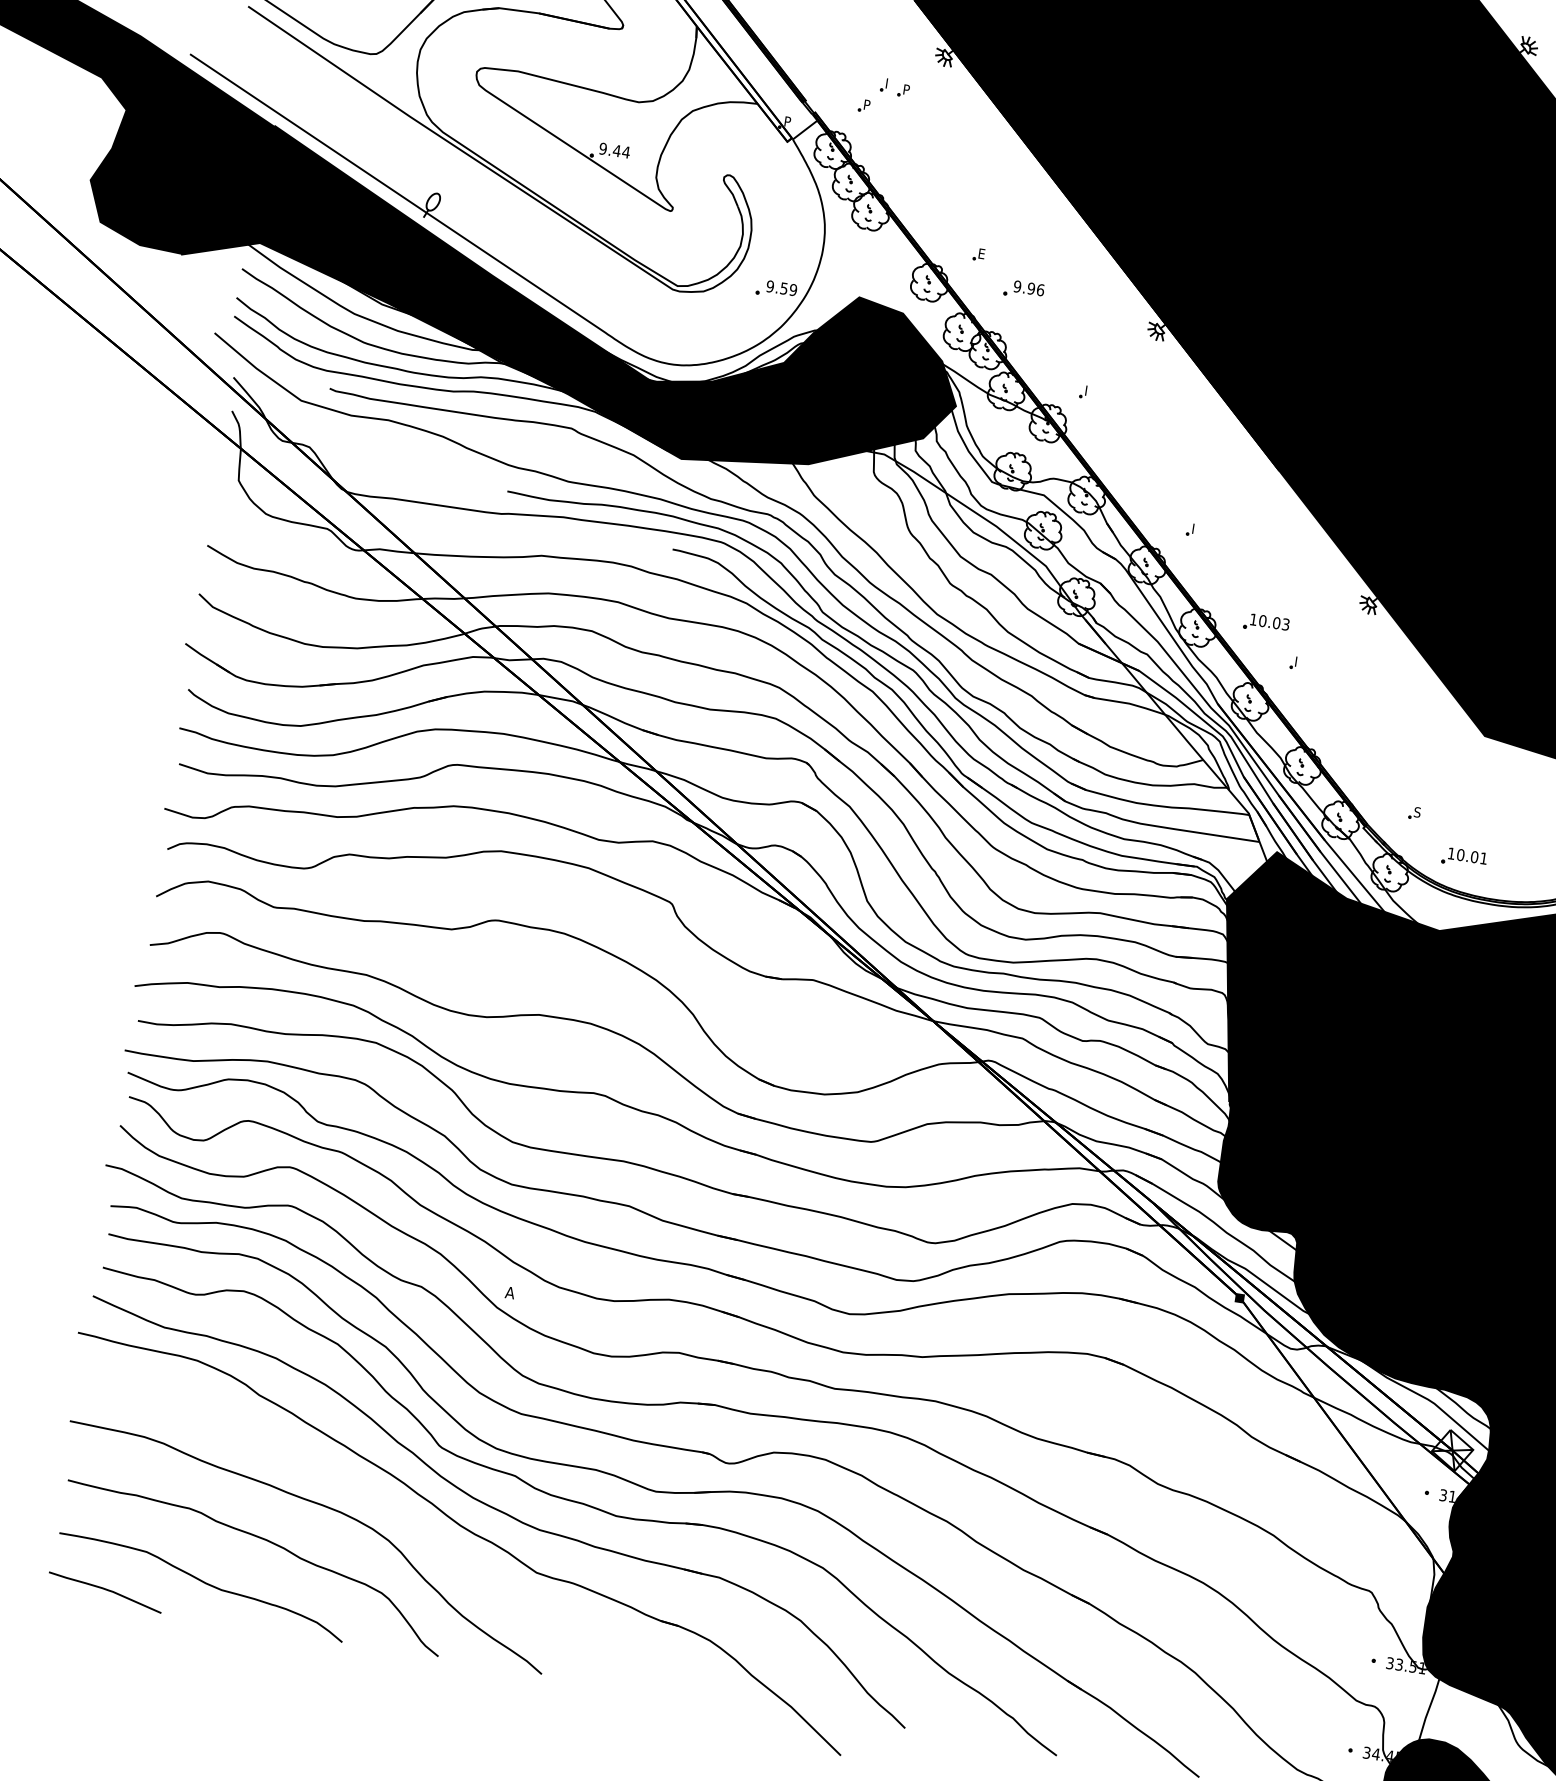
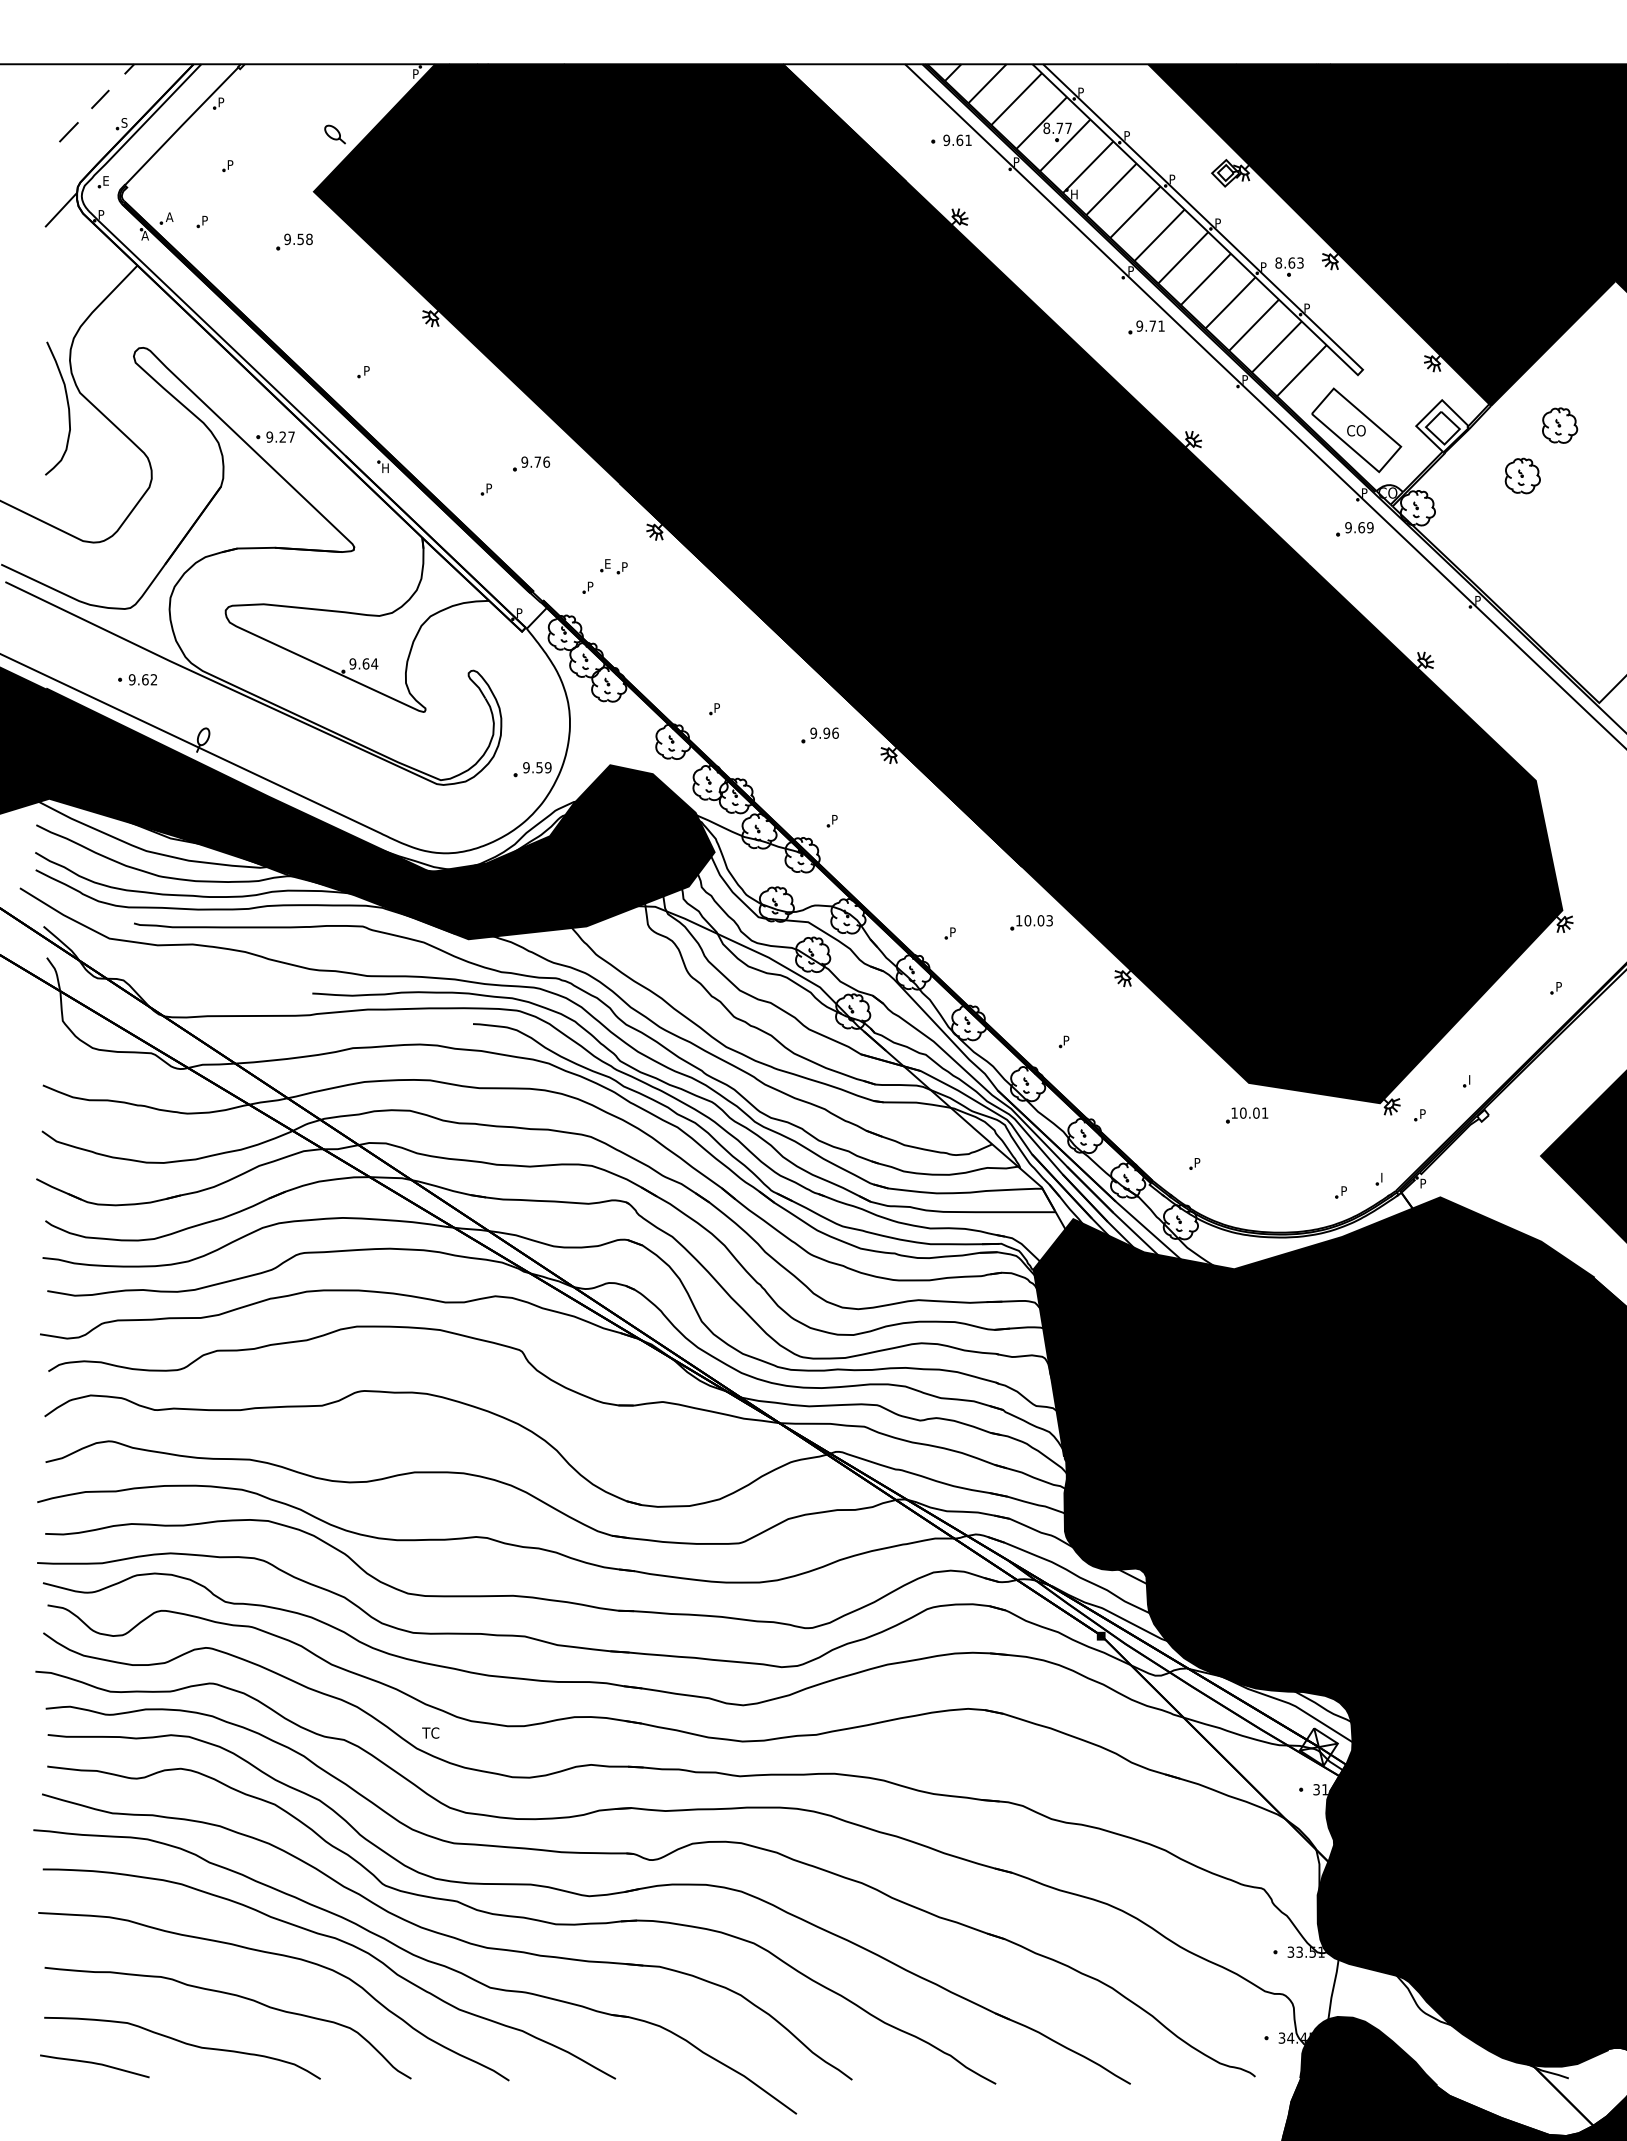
text: (889, 83) -> (608, 563), I -> E
part: (372, 130) -> (137, 679), added
text: (616, 150) -> (365, 663), 9.44 -> 9.64
text: (982, 253) -> (717, 707), E -> P
part: (1023, 289) -> (819, 735), moved
text: (1089, 388) -> (835, 817), I -> P
text: (1196, 527) -> (953, 930), I -> P
part: (1266, 623) -> (1031, 922), moved
text: (1299, 659) -> (1067, 1038), I -> P
text: (1417, 812) -> (1197, 1162), S -> P
part: (1464, 858) -> (1247, 1115), moved
text: (514, 1292) -> (430, 1732), A -> TC
curve: (389, 1502) -> (344, 1943), added

